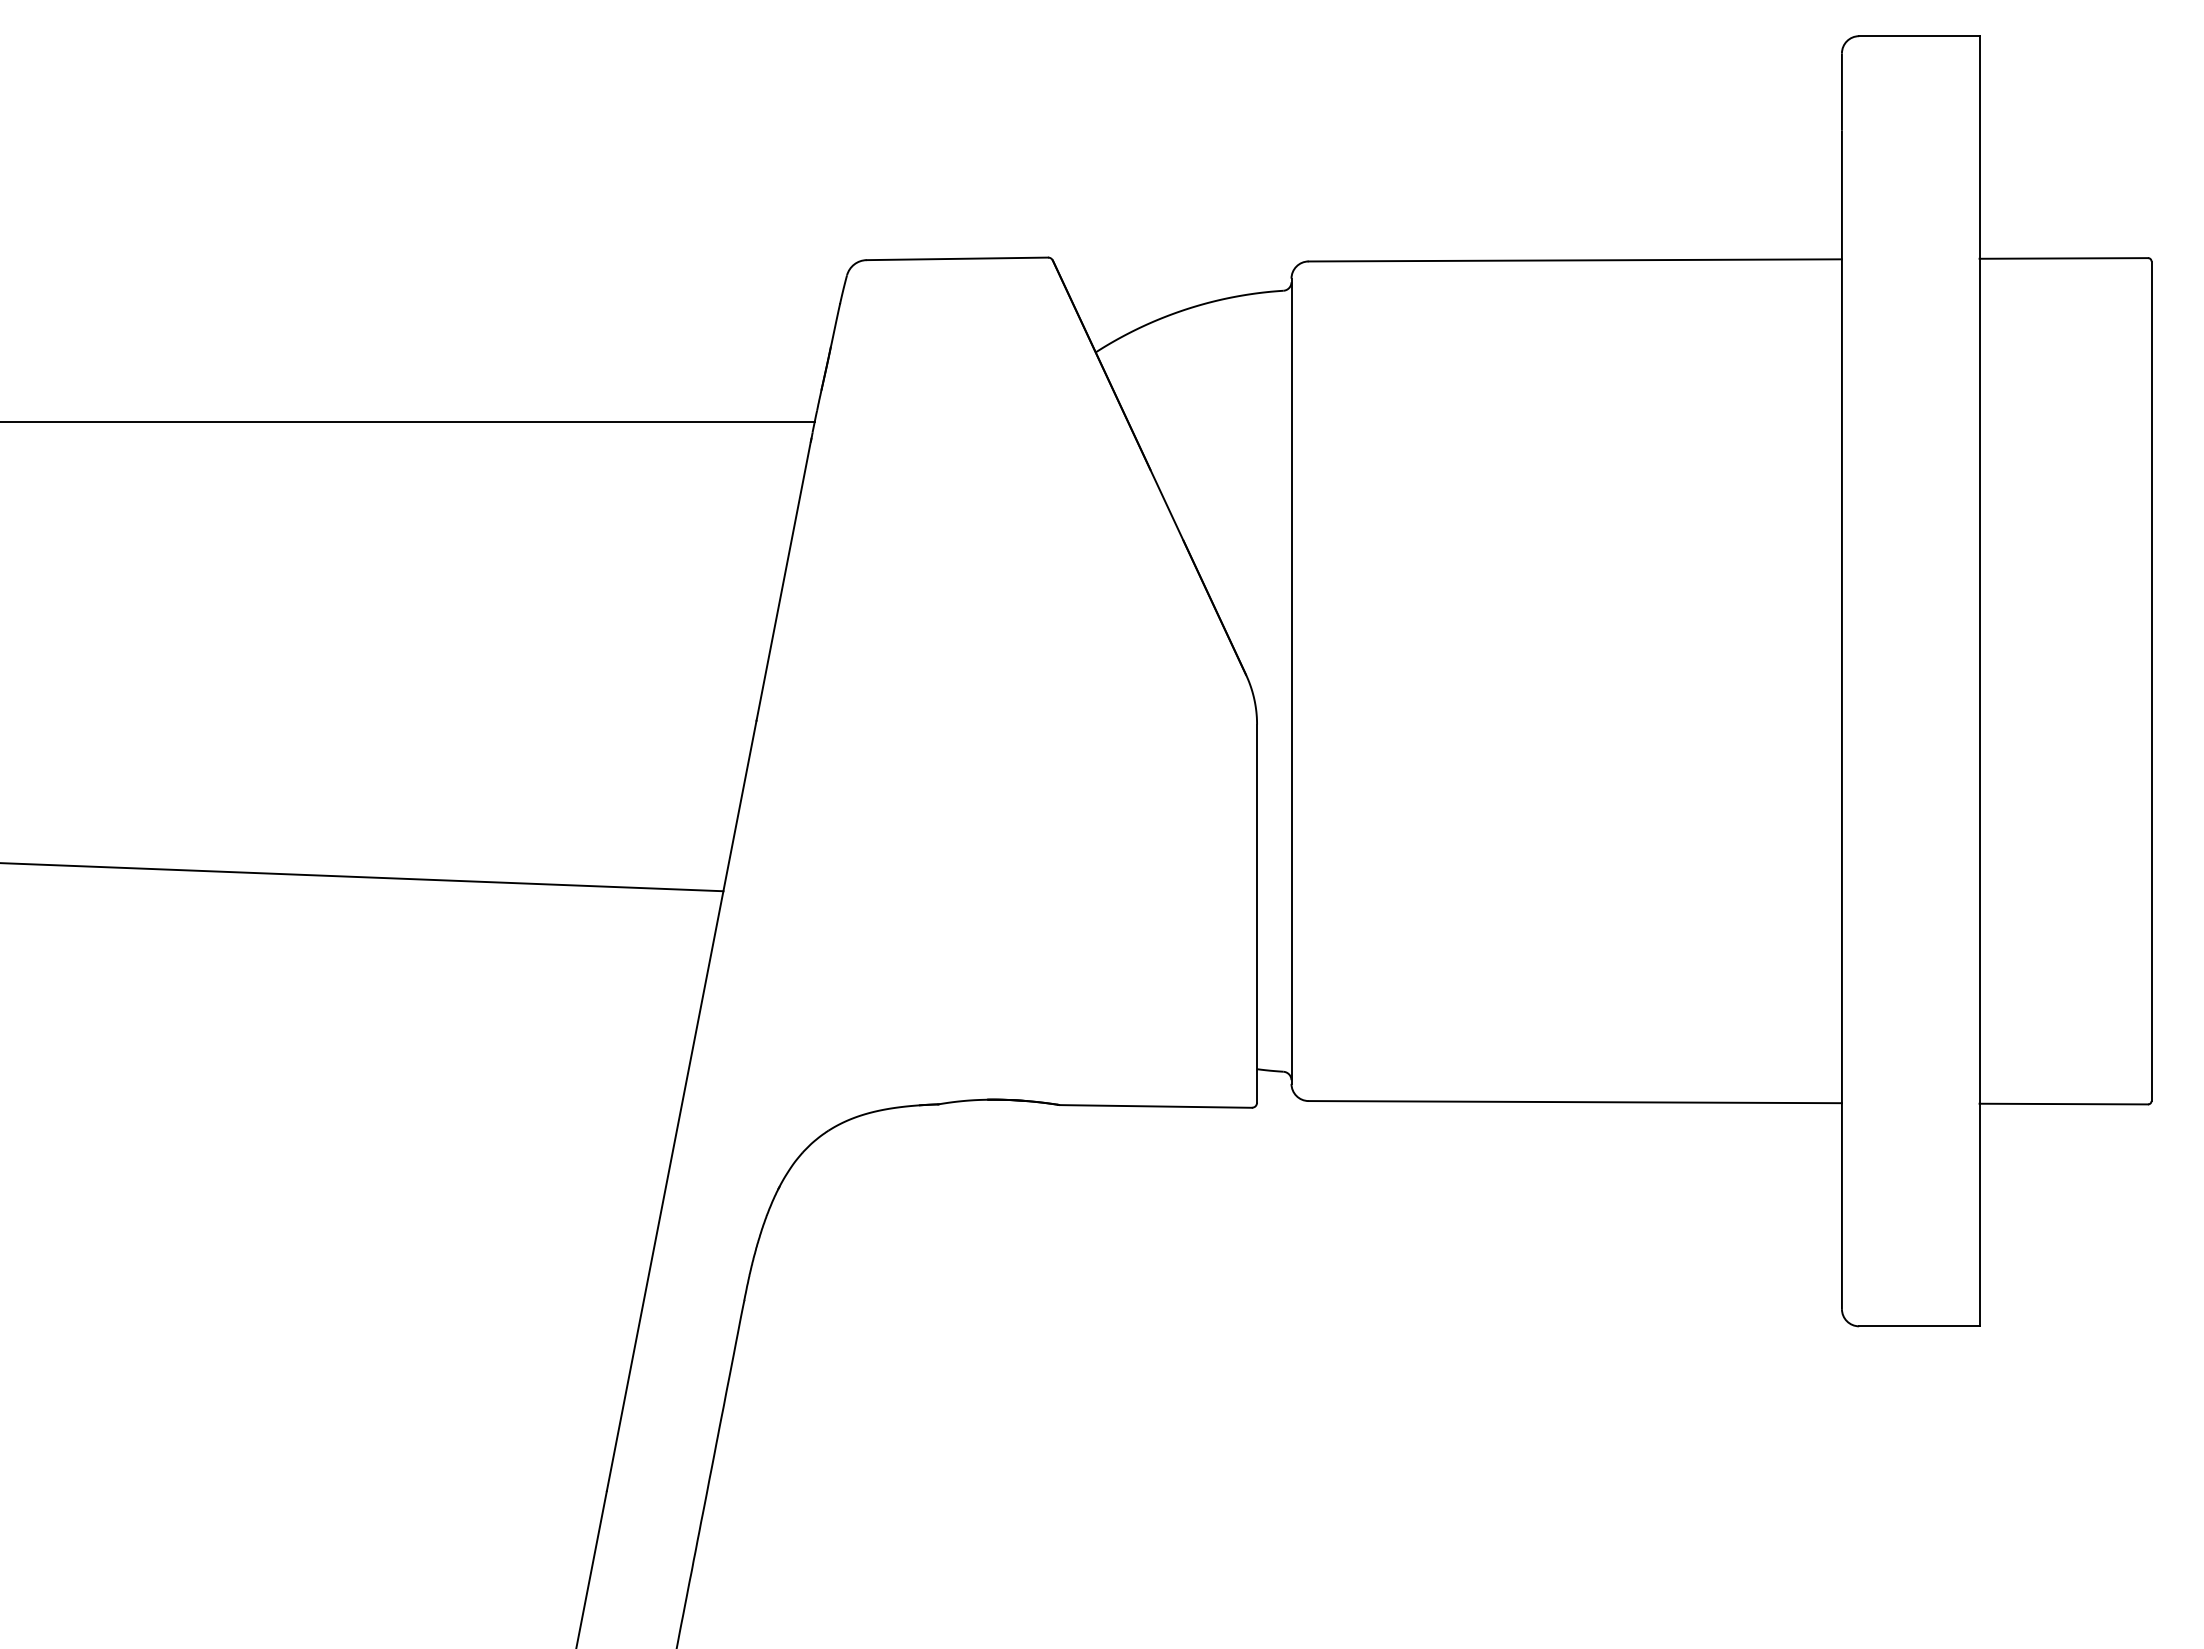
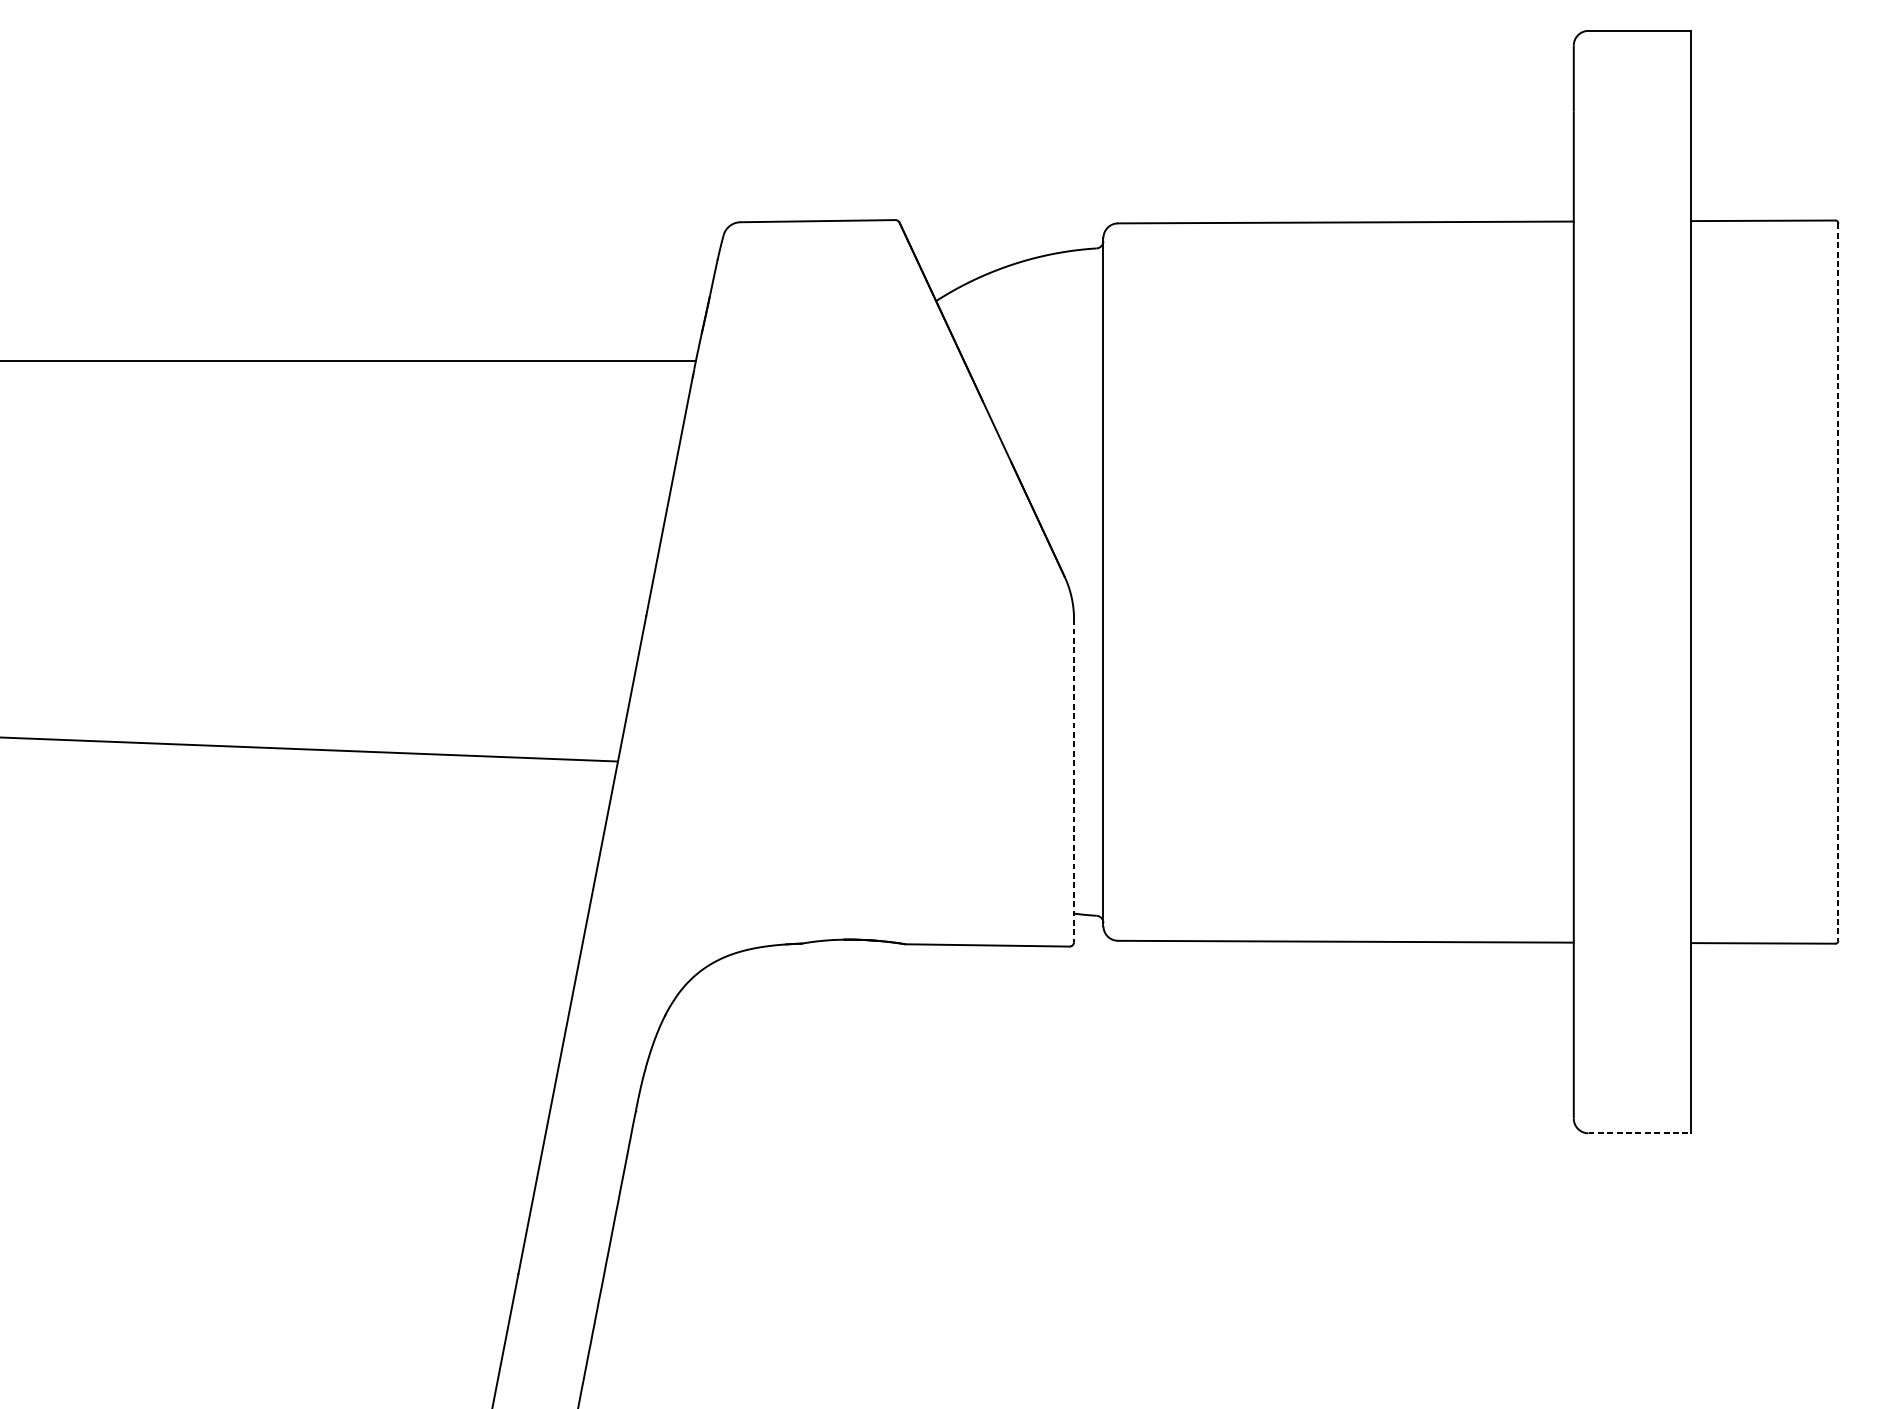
line: (2151, 681) -> (1838, 582), solid -> dashed
line: (1257, 914) -> (1074, 781), solid -> dashed
line: (1919, 1326) -> (1640, 1133), solid -> dashed

